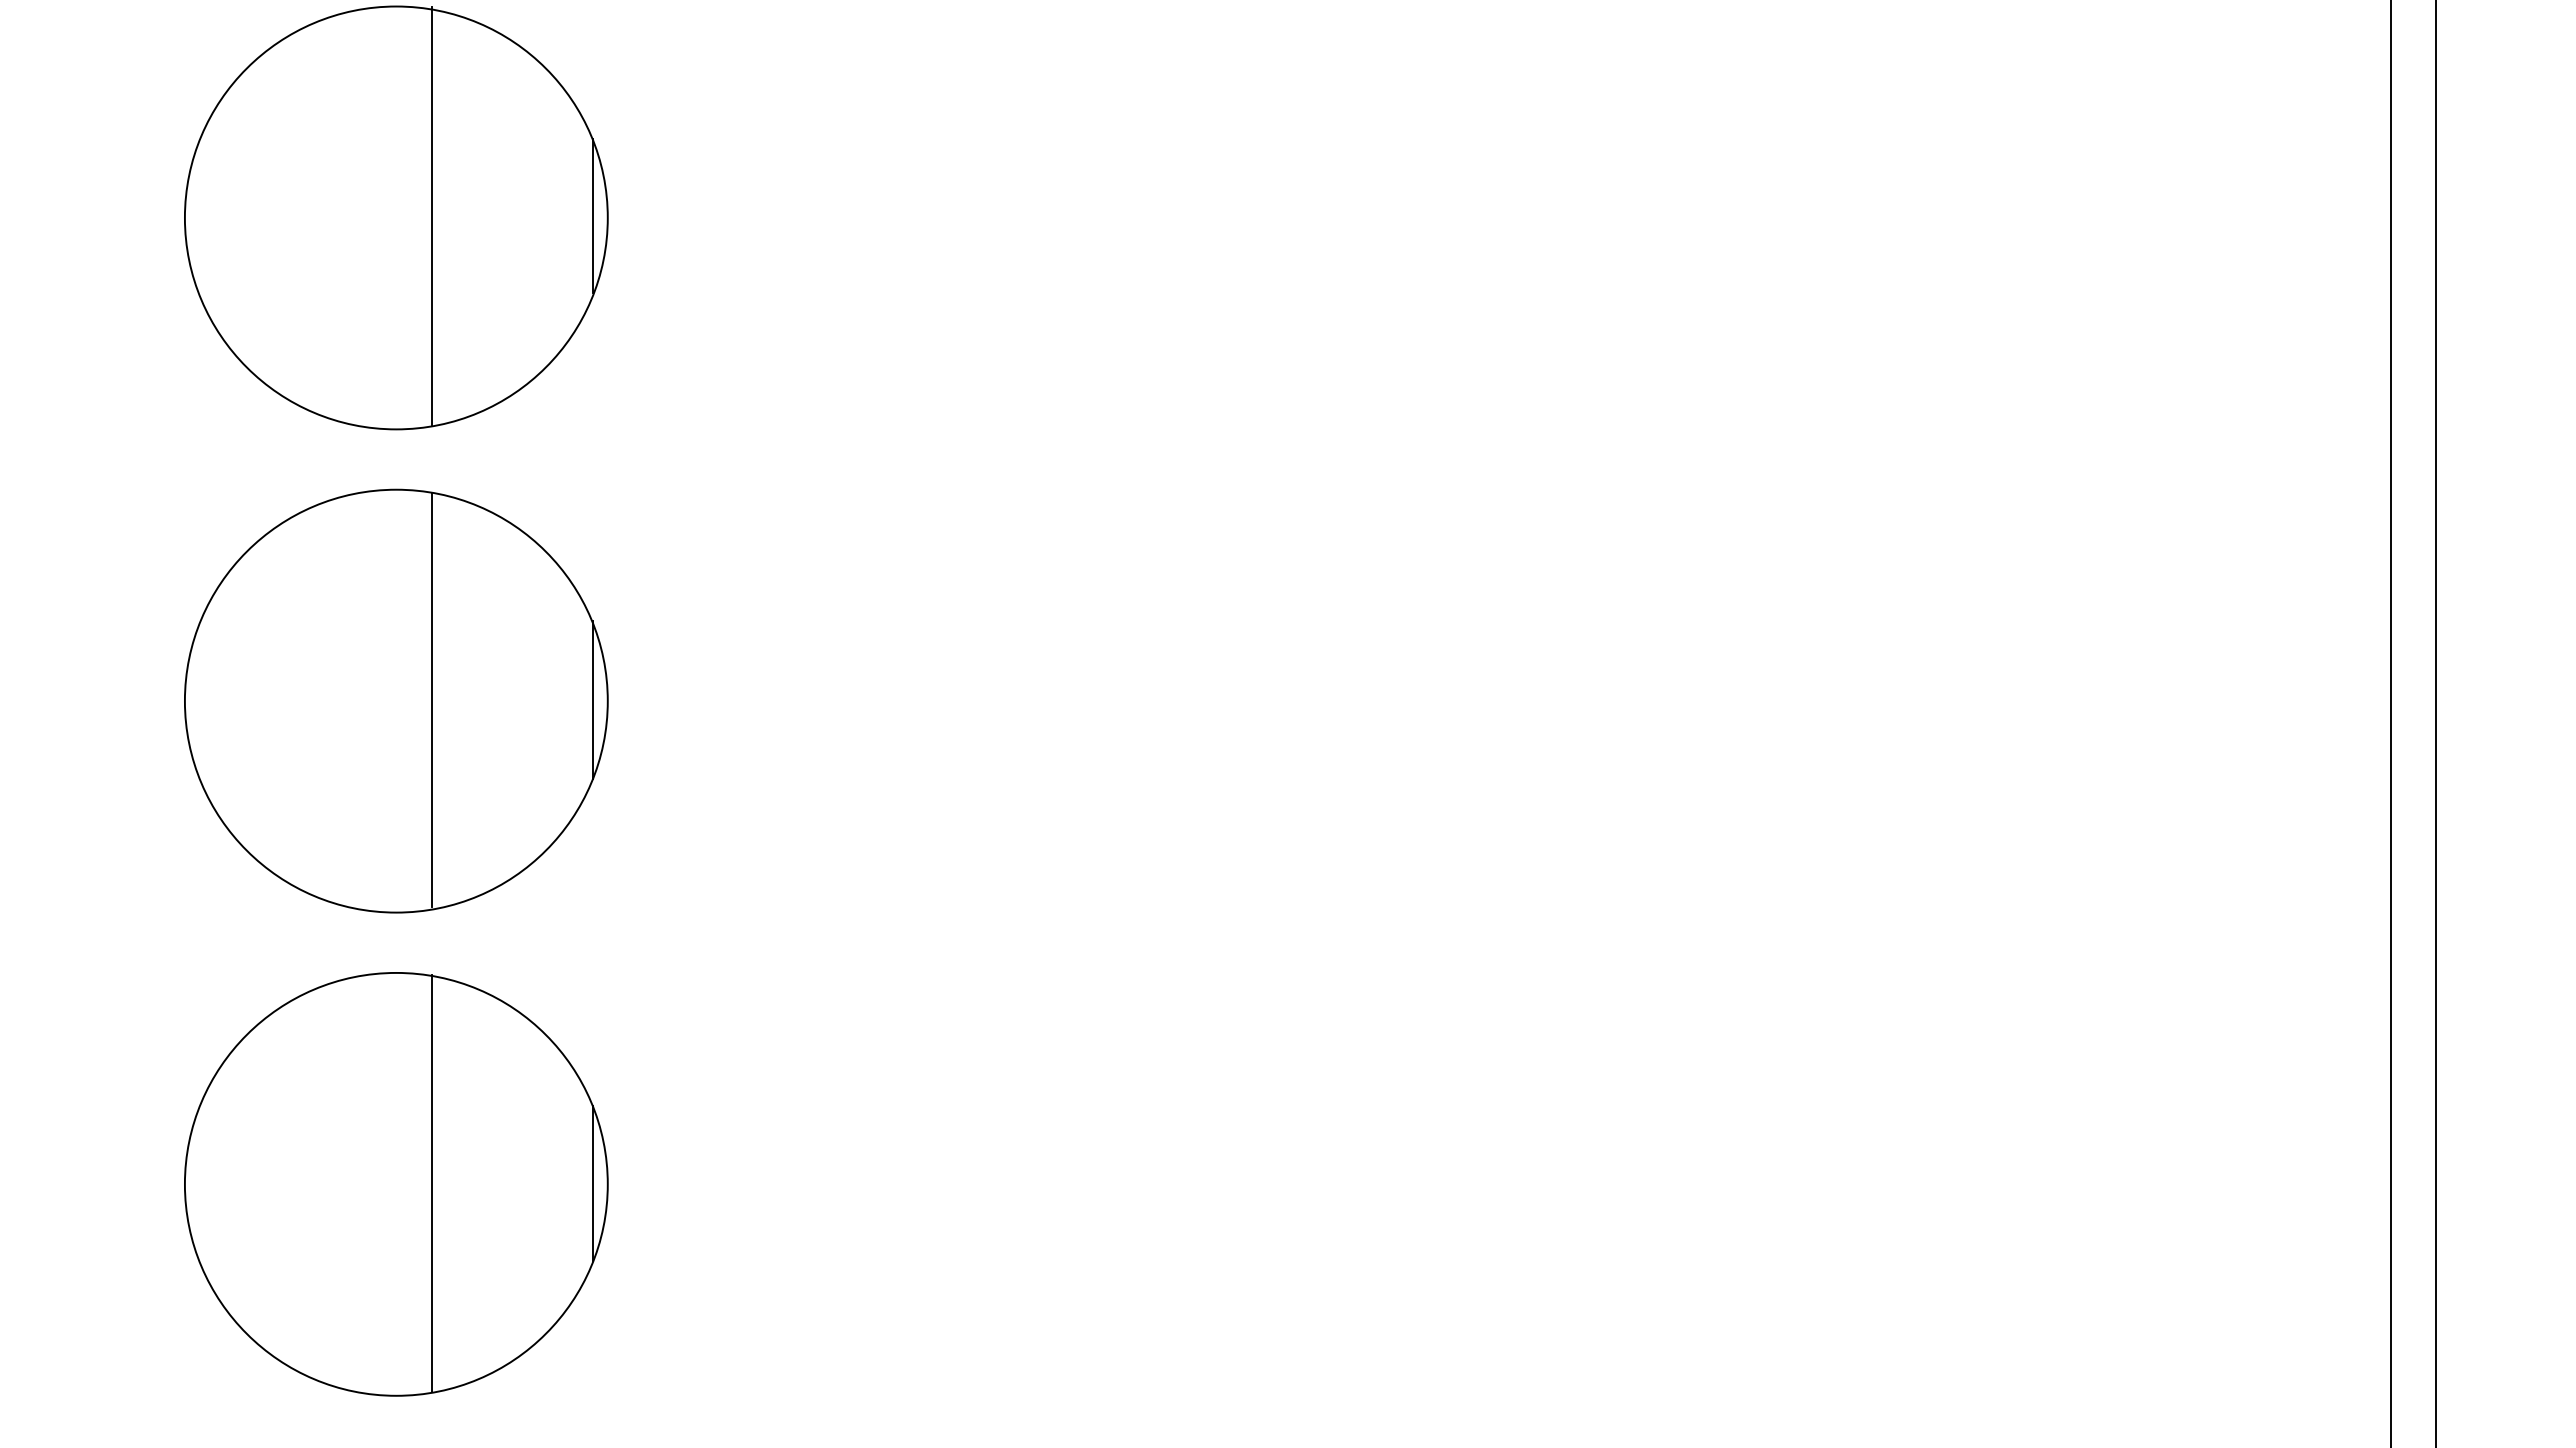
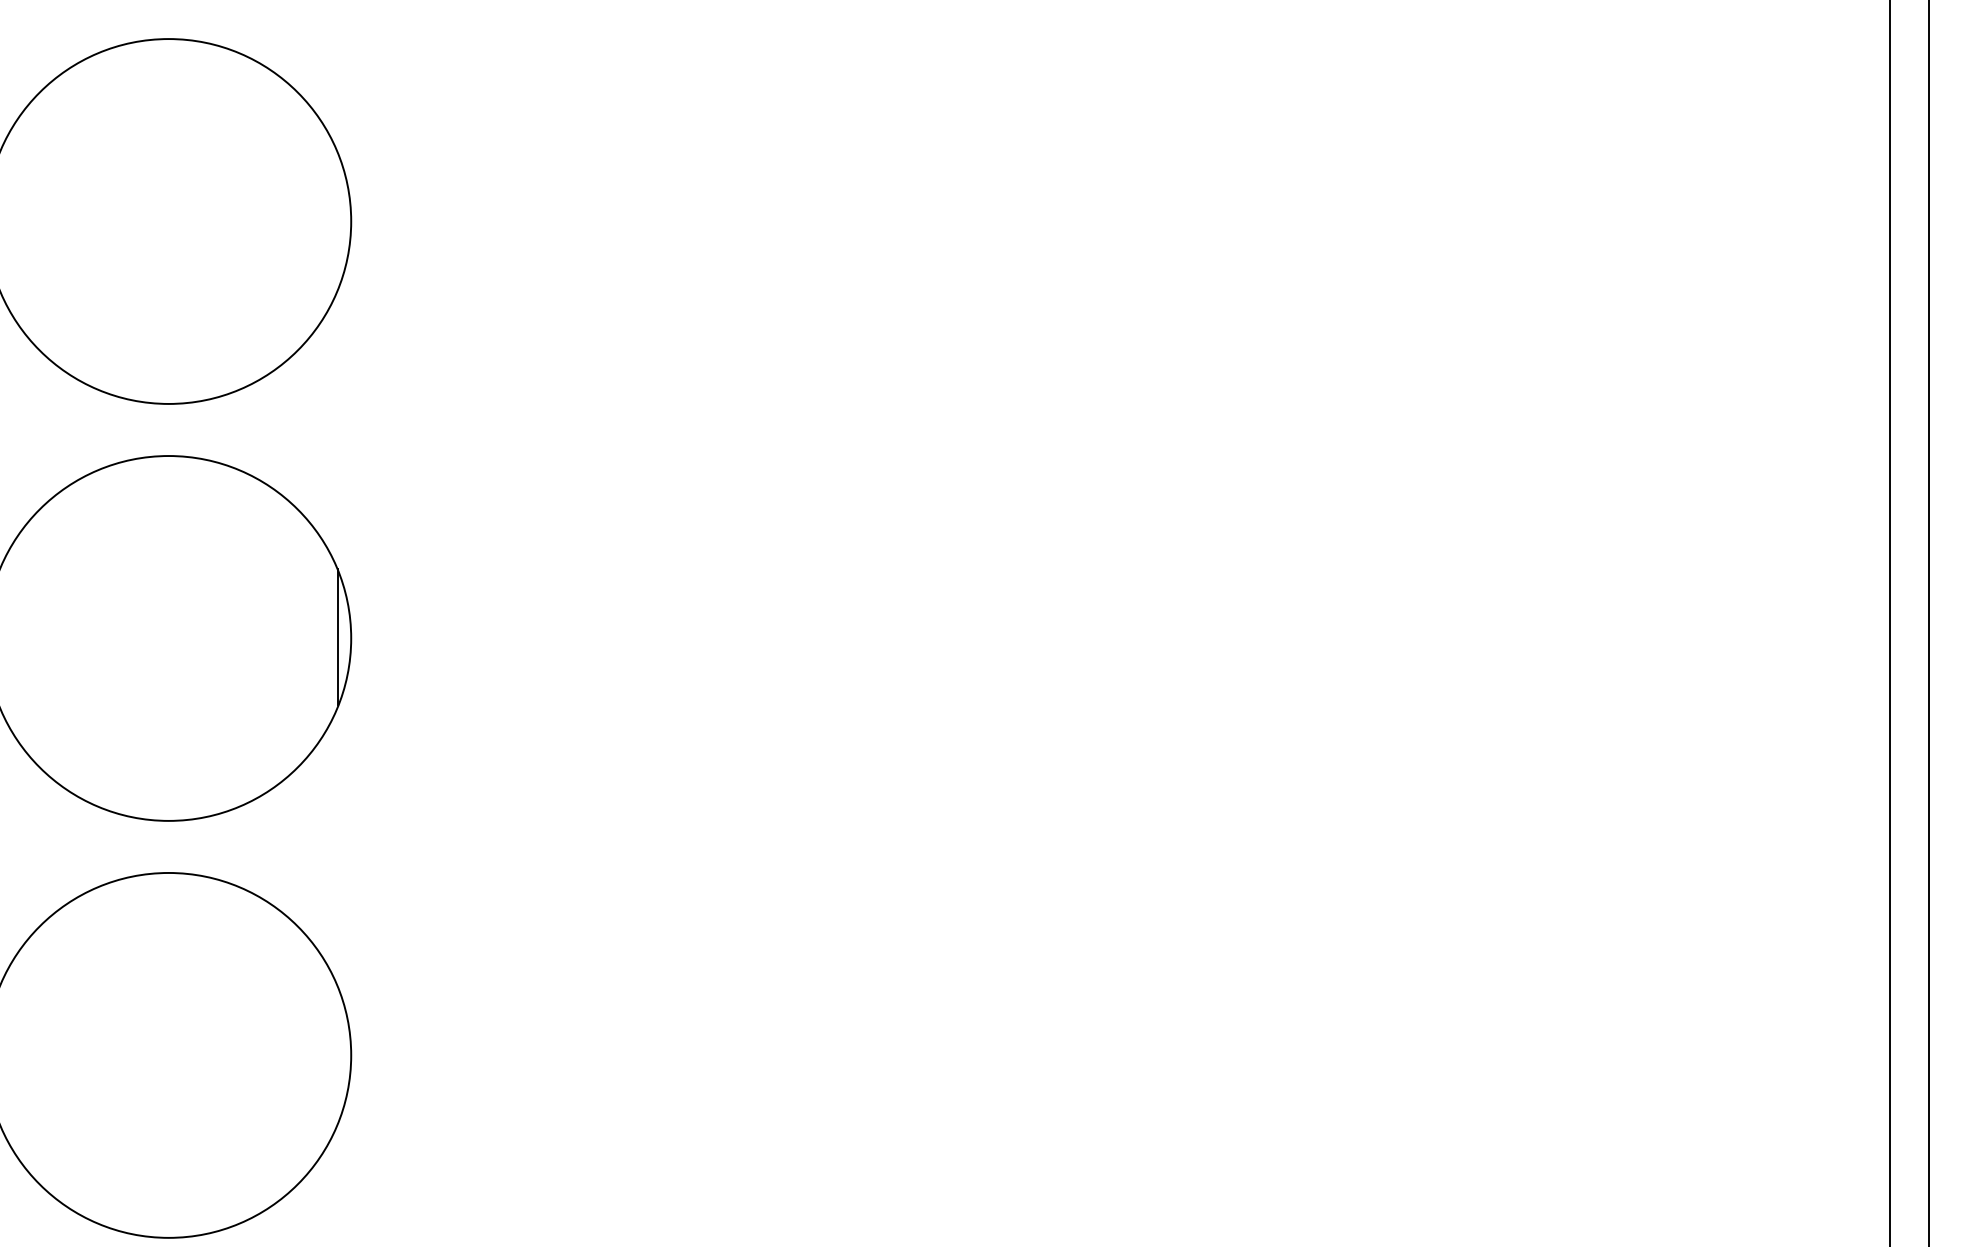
line: (592, 215) -> (338, 219), removed
line: (431, 216) -> (199, 220), removed
line: (431, 699) -> (199, 637), removed
line: (431, 1183) -> (199, 1054), removed
line: (592, 1183) -> (338, 1054), removed

